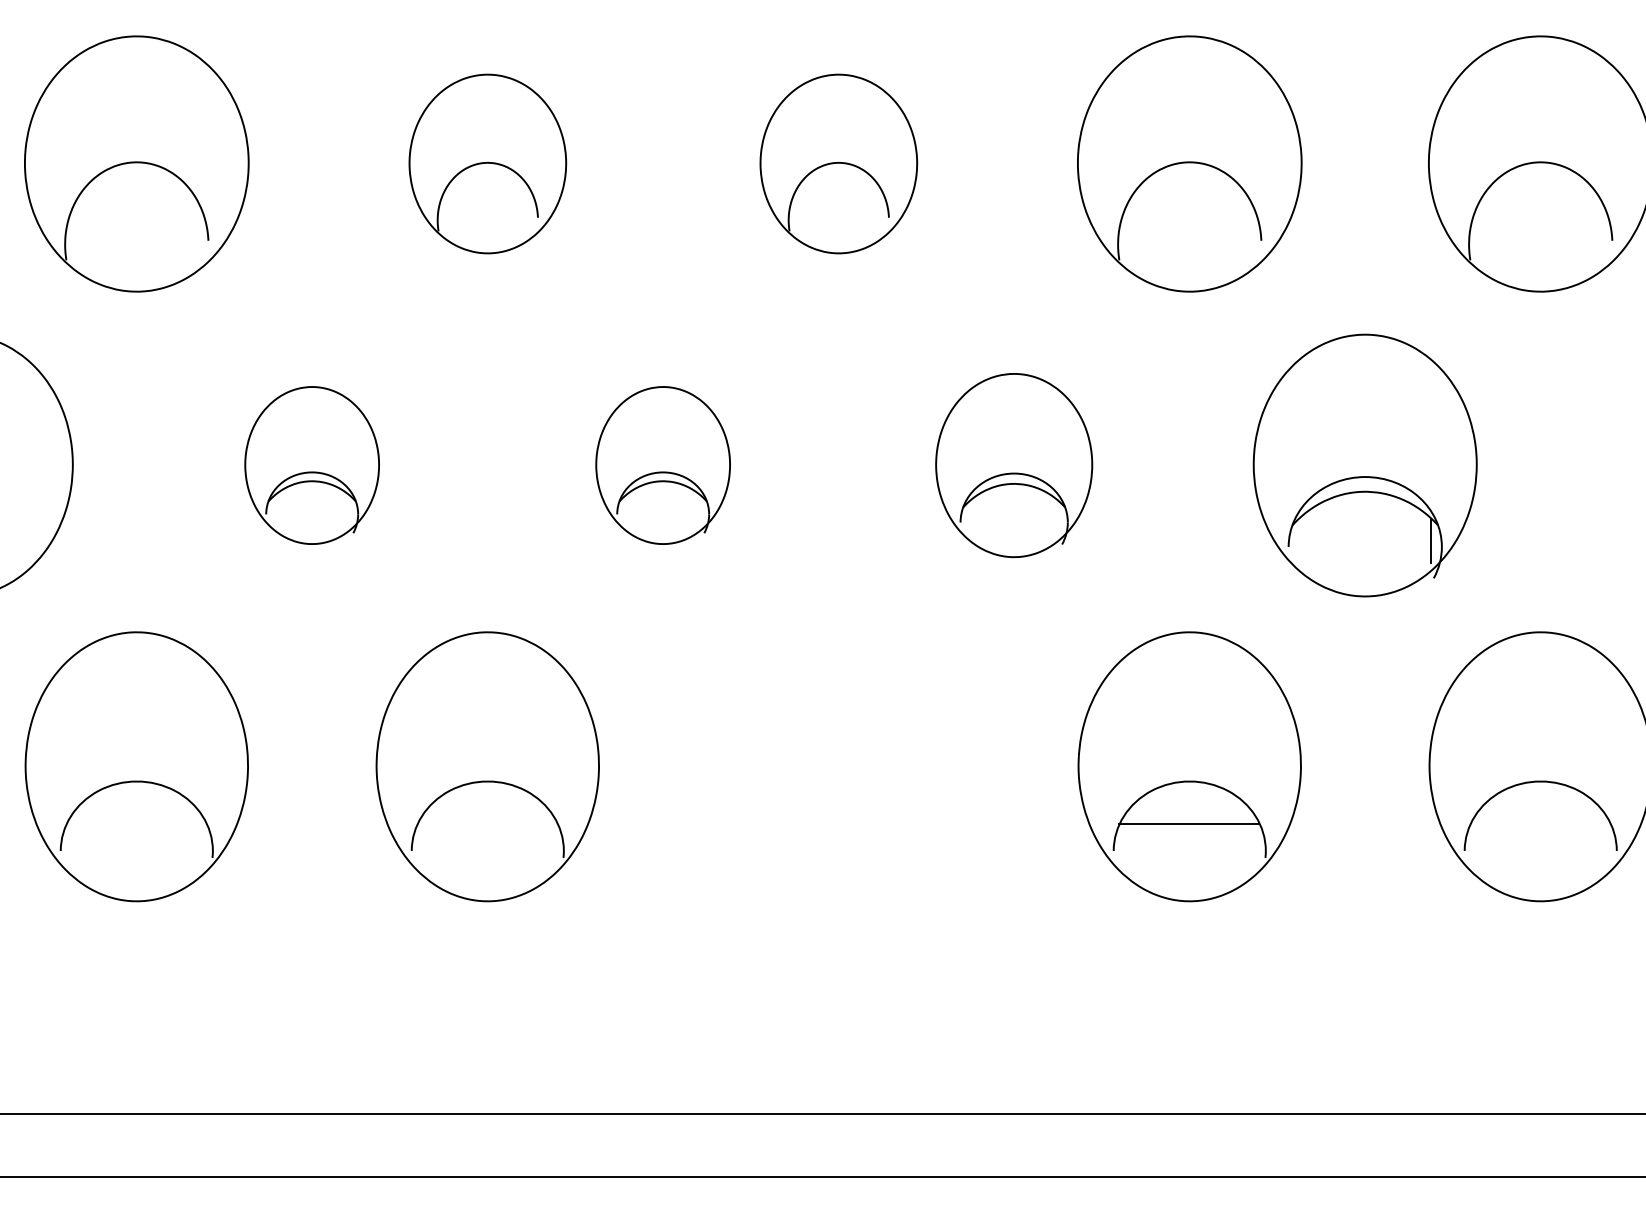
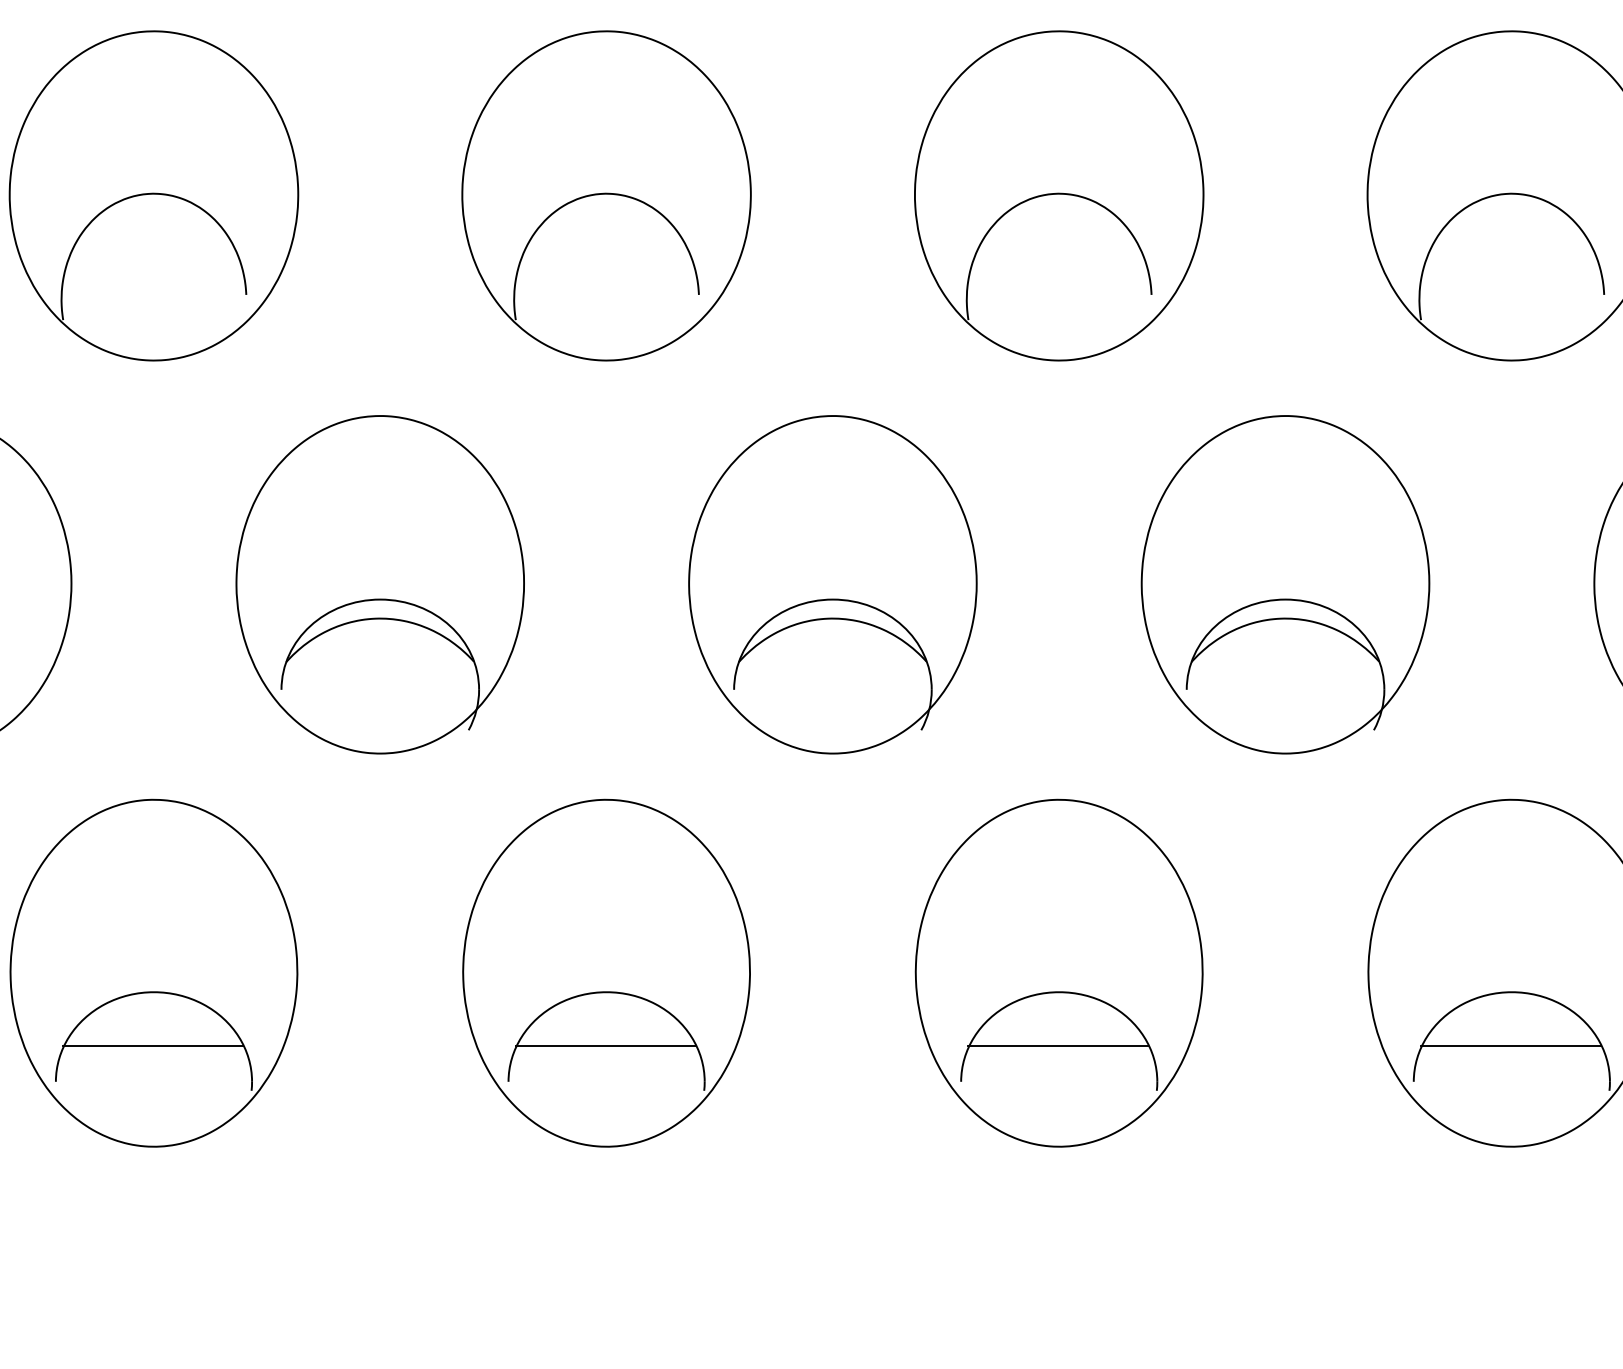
part: (487, 163) -> (606, 195), size x1.43
part: (838, 163) -> (1058, 195), size x1.43
part: (311, 465) -> (379, 584), size x1.67
part: (662, 465) -> (831, 584), size x1.67
part: (1013, 465) -> (1284, 584), size x1.43
part: (838, 766) -> (1058, 972), added
line: (135, 823) -> (152, 1046), added
line: (487, 823) -> (606, 1046), added

